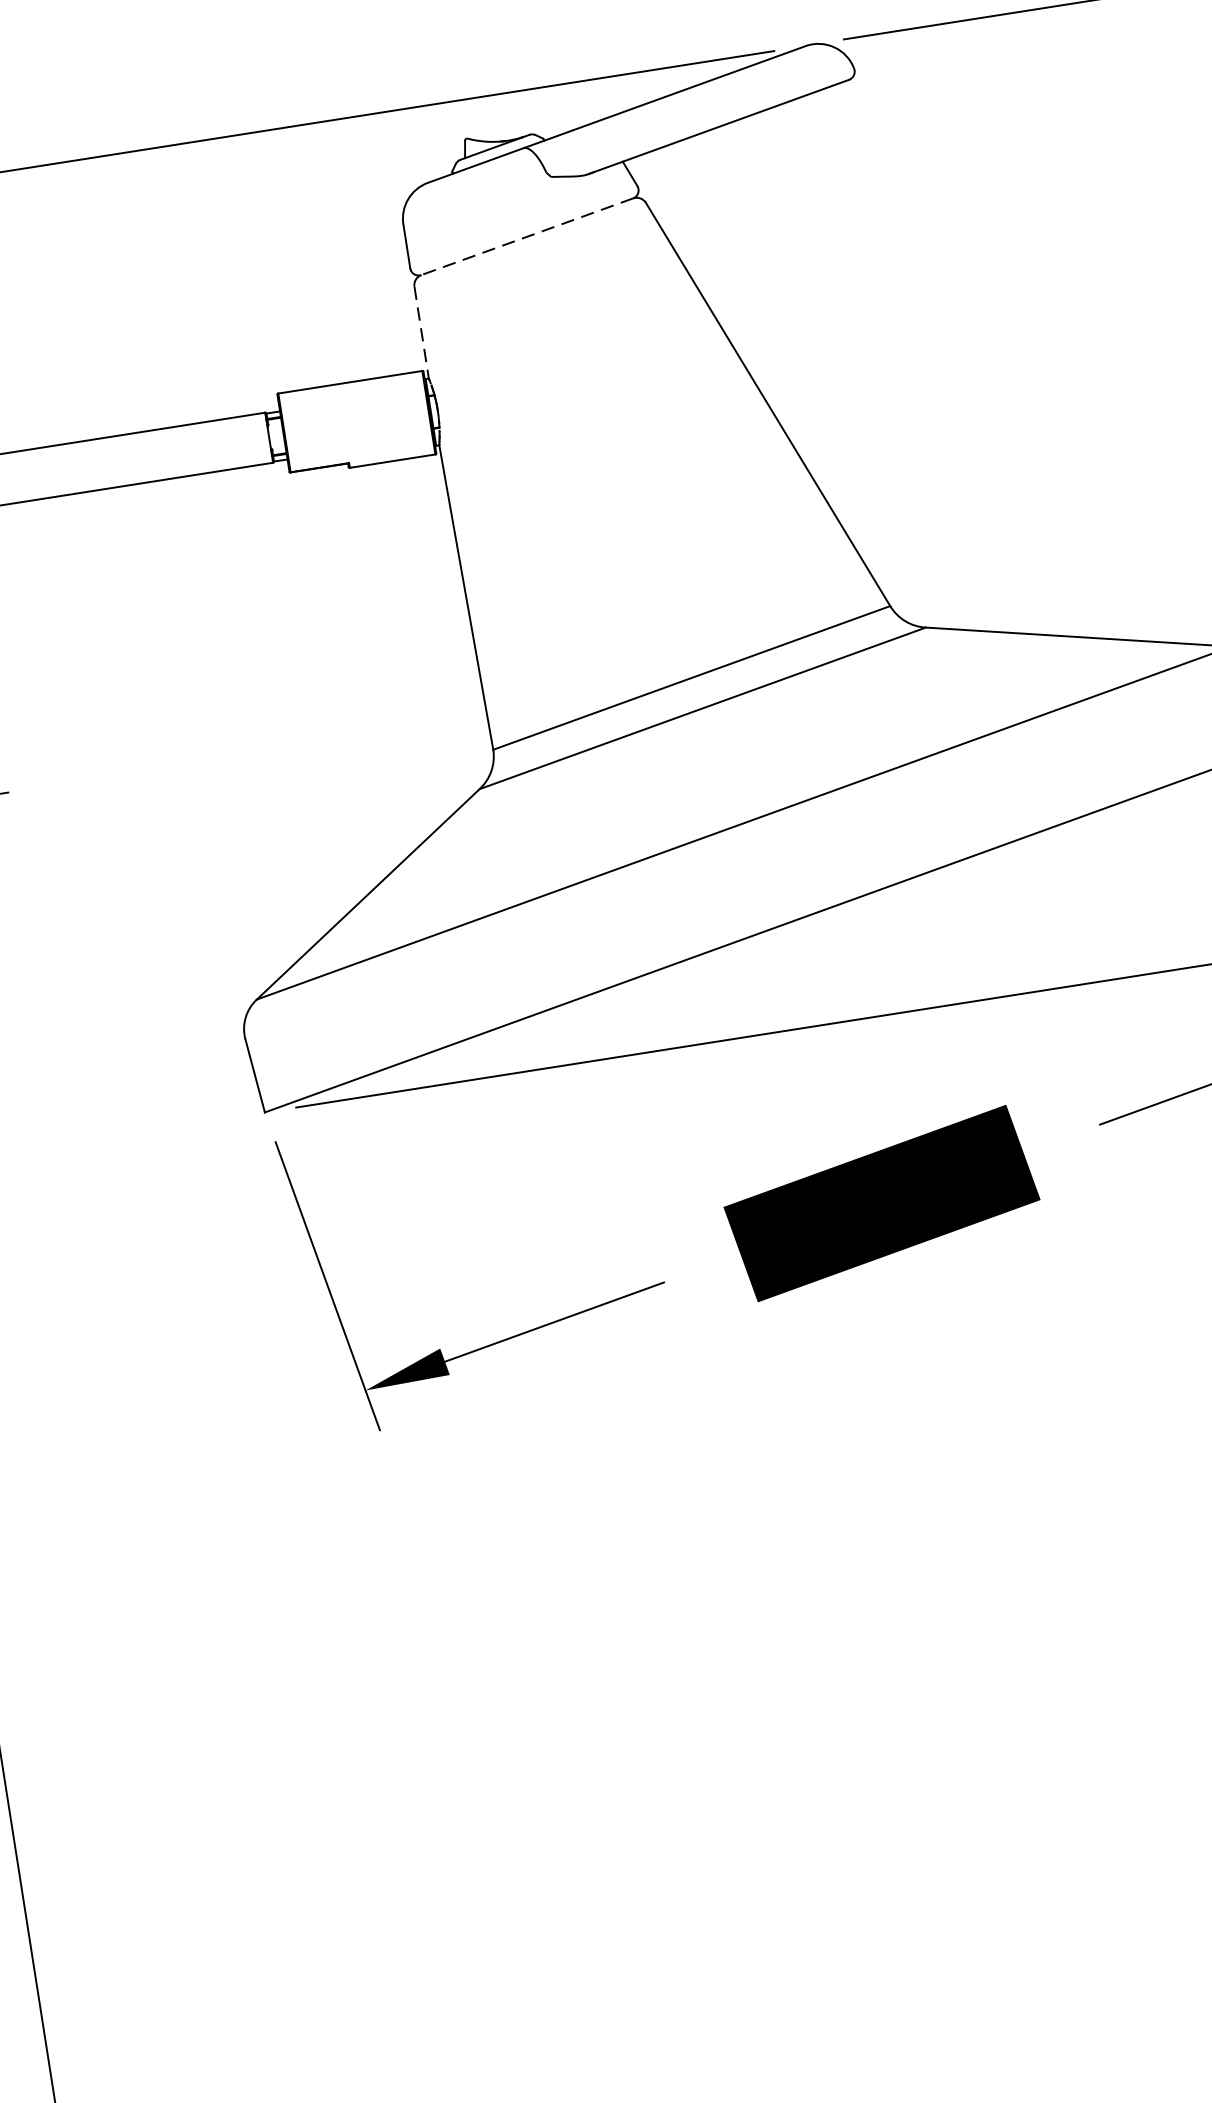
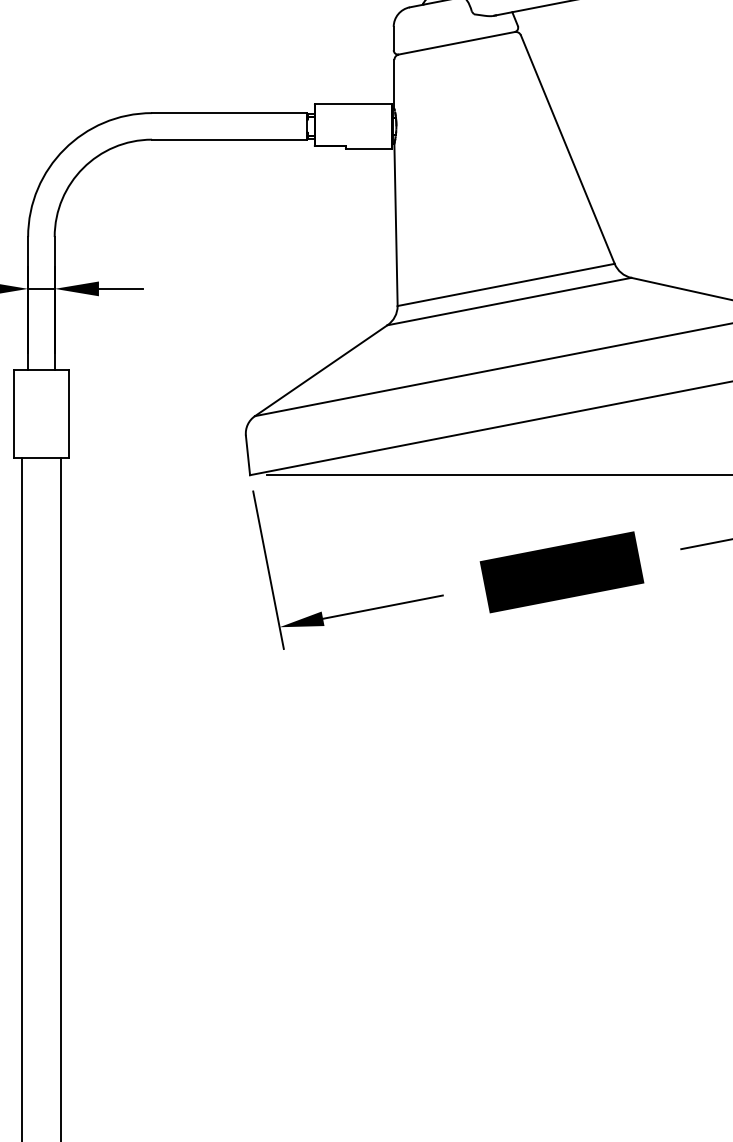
line: (526, 237) -> (456, 43), dashed -> solid
line: (421, 332) -> (394, 84), dashed -> solid

